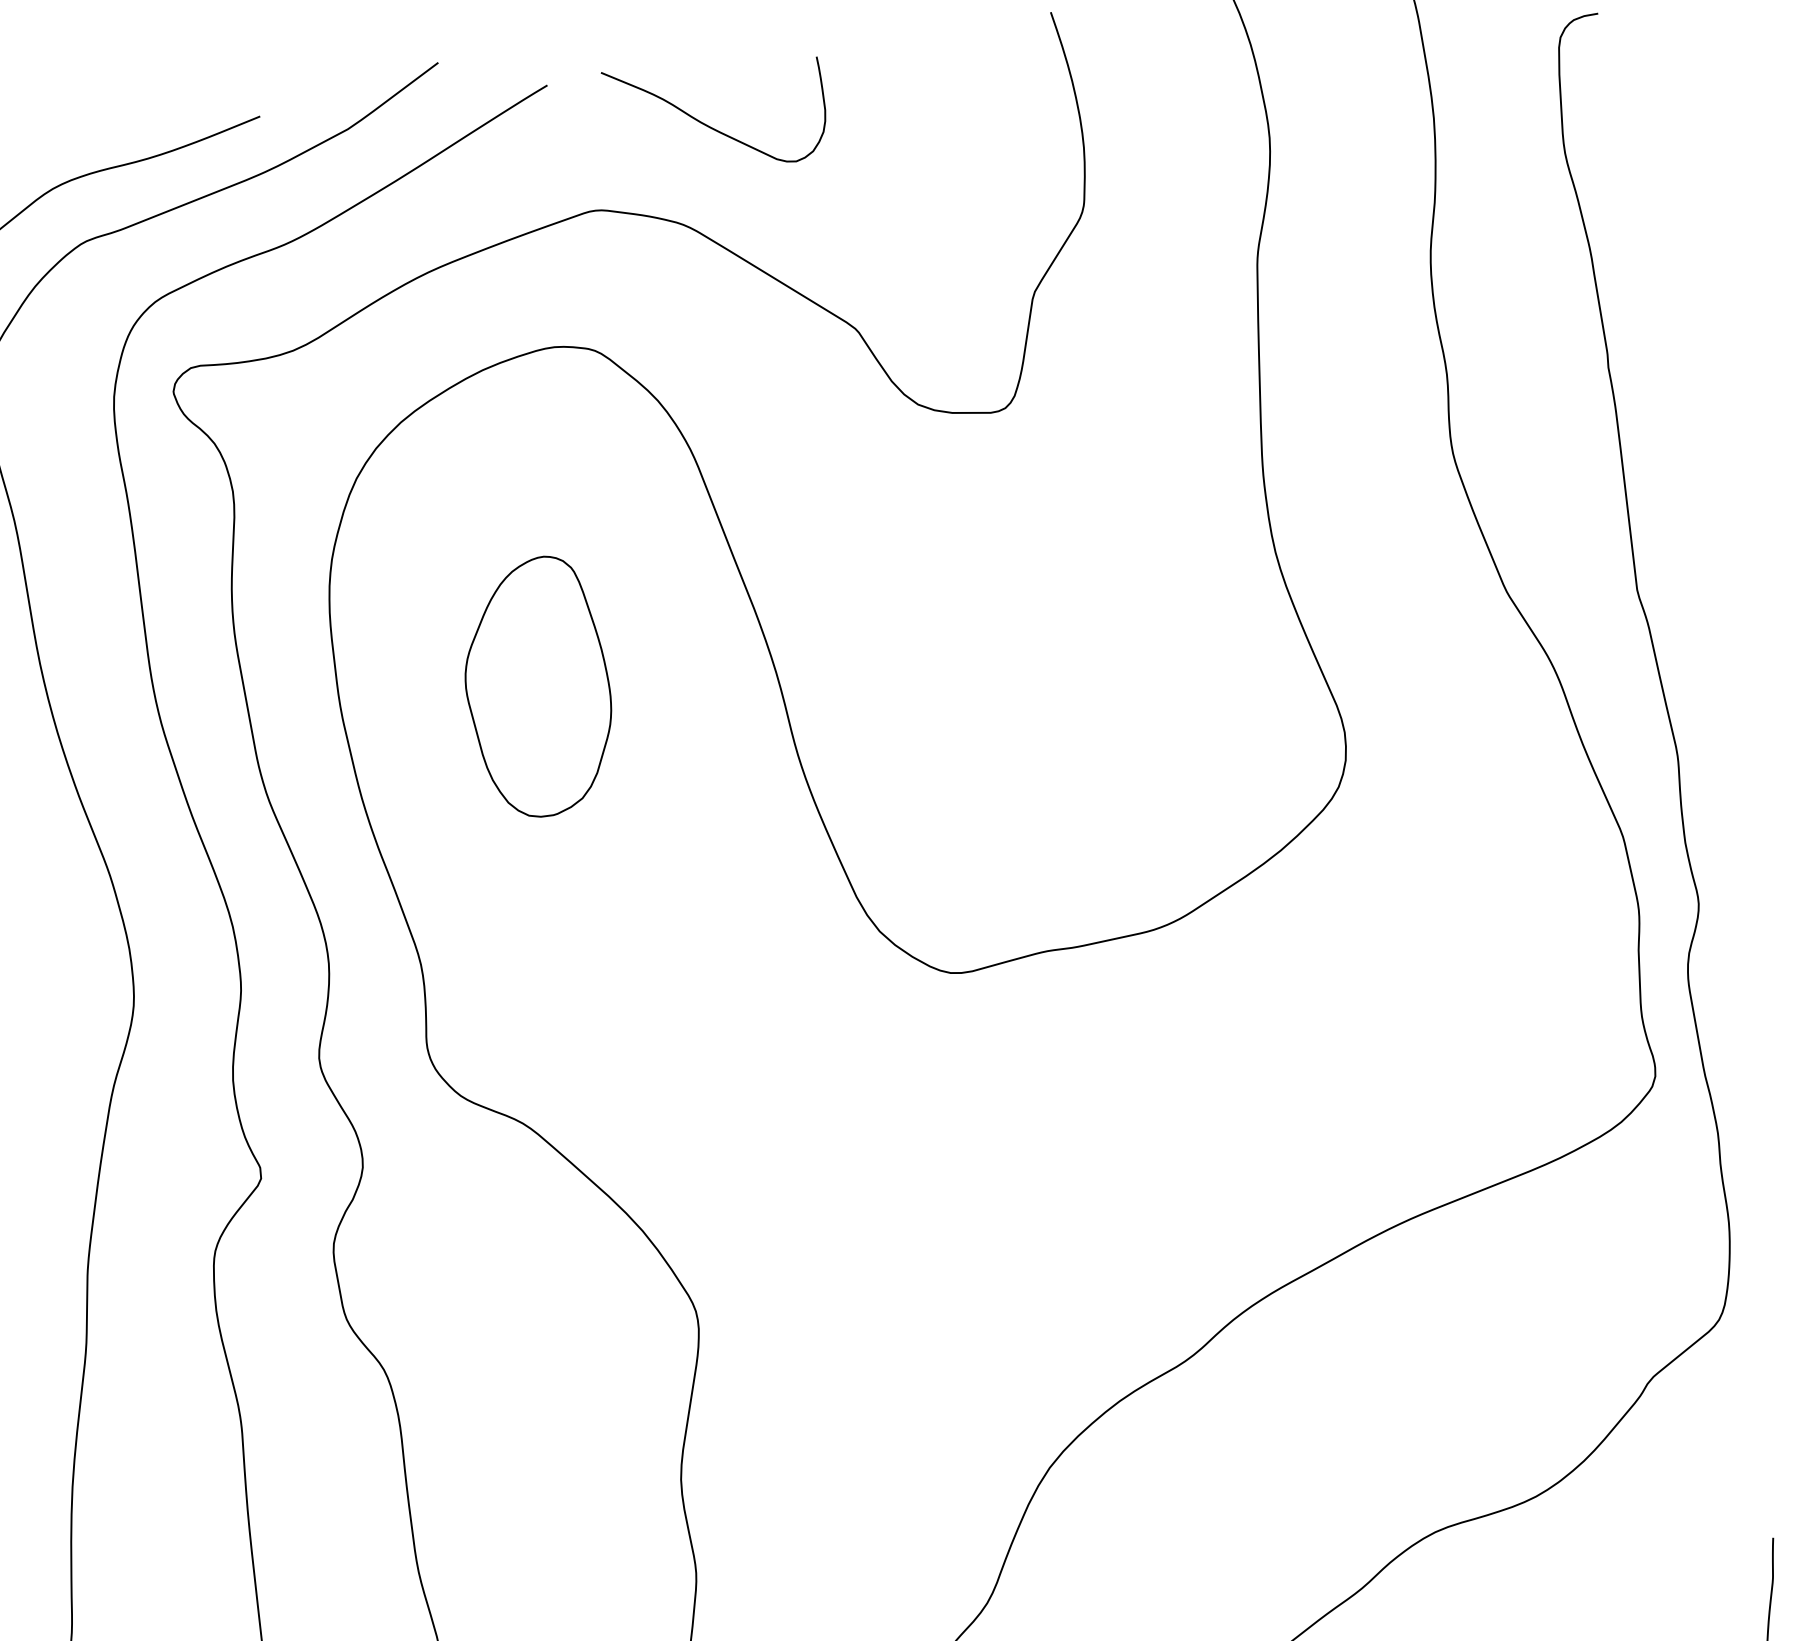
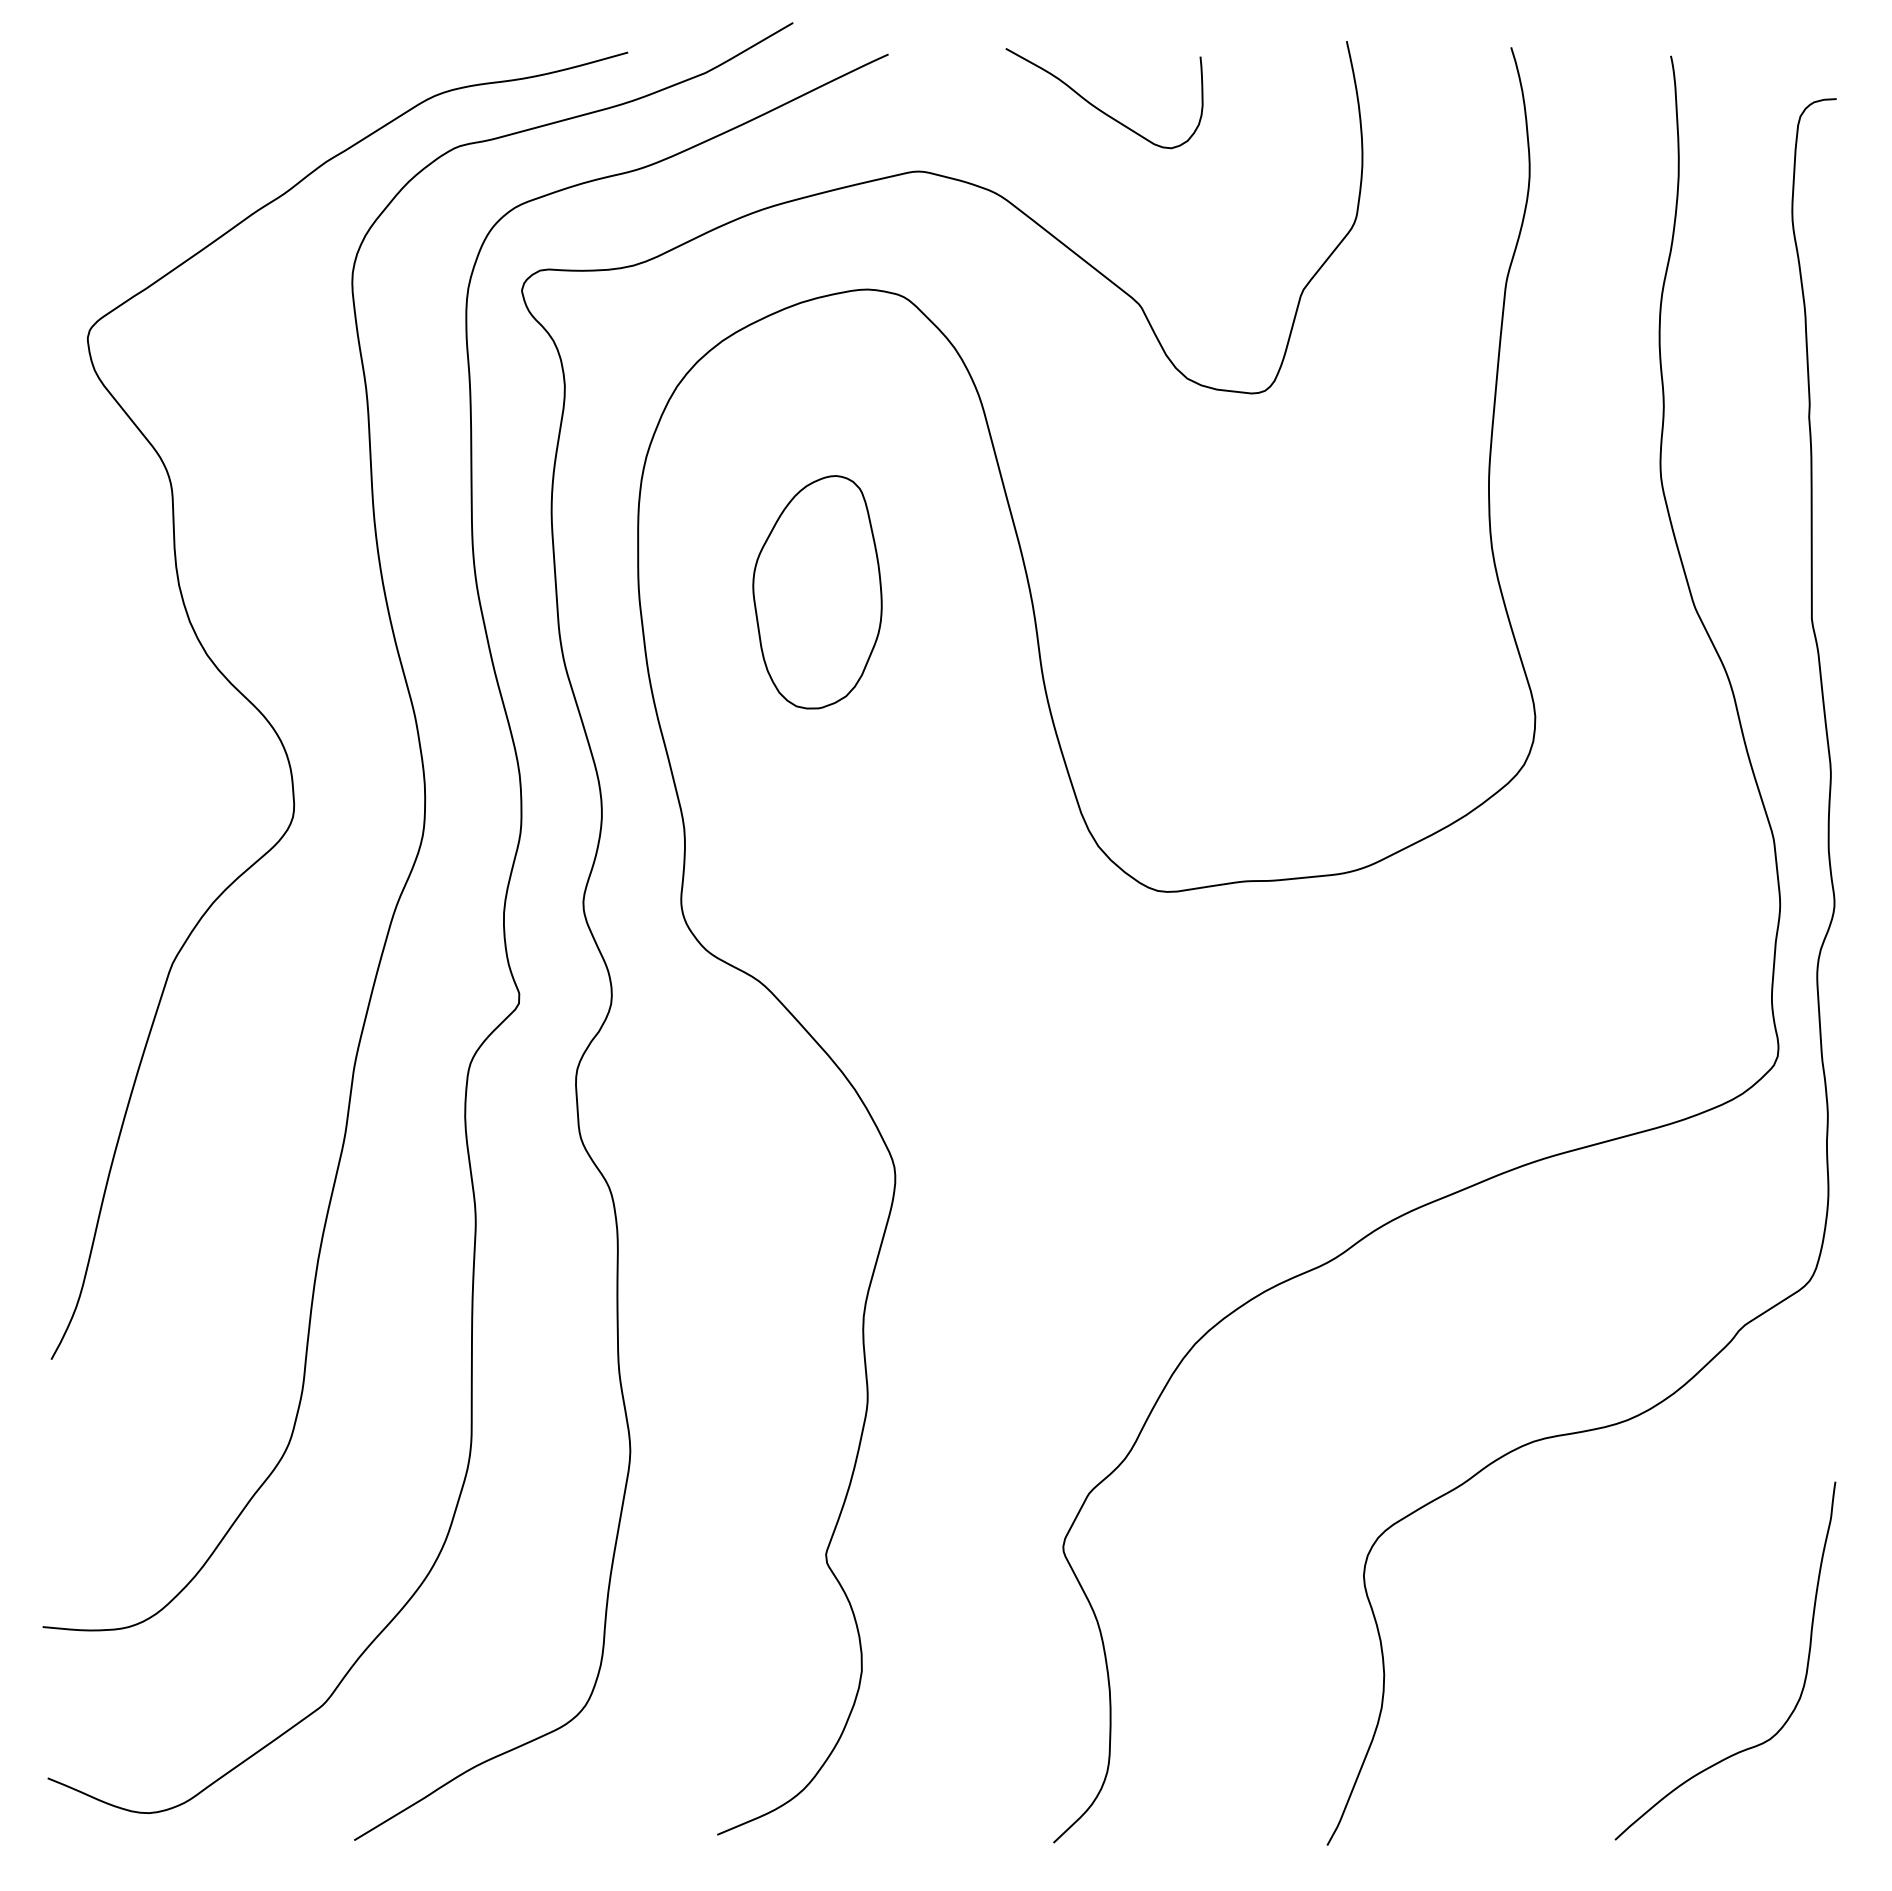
curve: (711, 126) -> (1099, 108), moved

